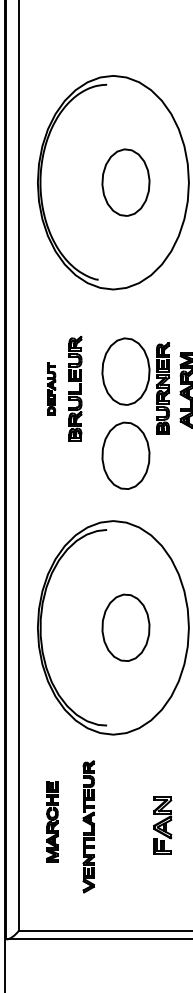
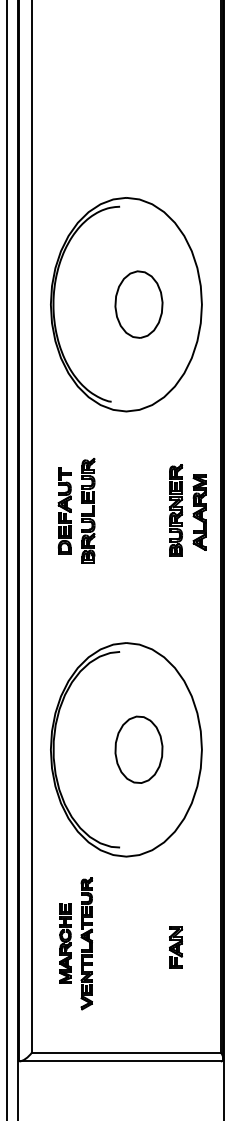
part: (125, 371) -> (138, 493), removed
part: (51, 388) -> (64, 510), size x1.67
part: (125, 455) -> (138, 577), removed
part: (163, 825) -> (176, 947), size x0.71
part: (88, 826) -> (86, 943), moved

